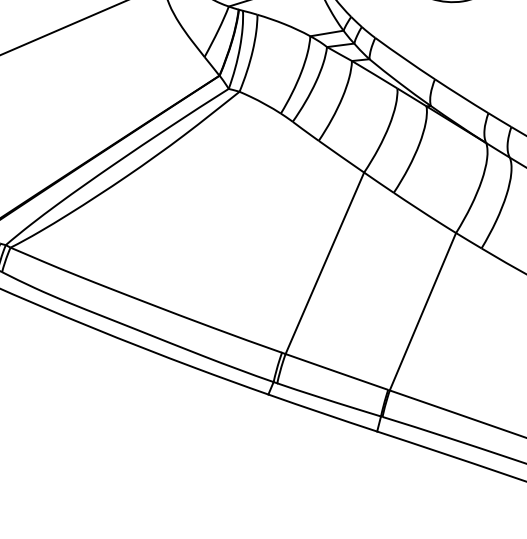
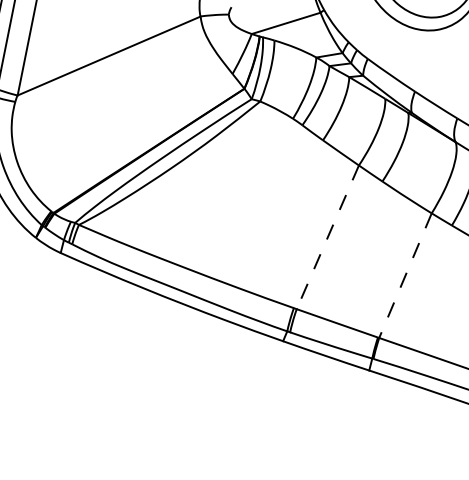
line: (324, 263) -> (327, 237), solid -> dashed
line: (422, 311) -> (405, 275), solid -> dashed

